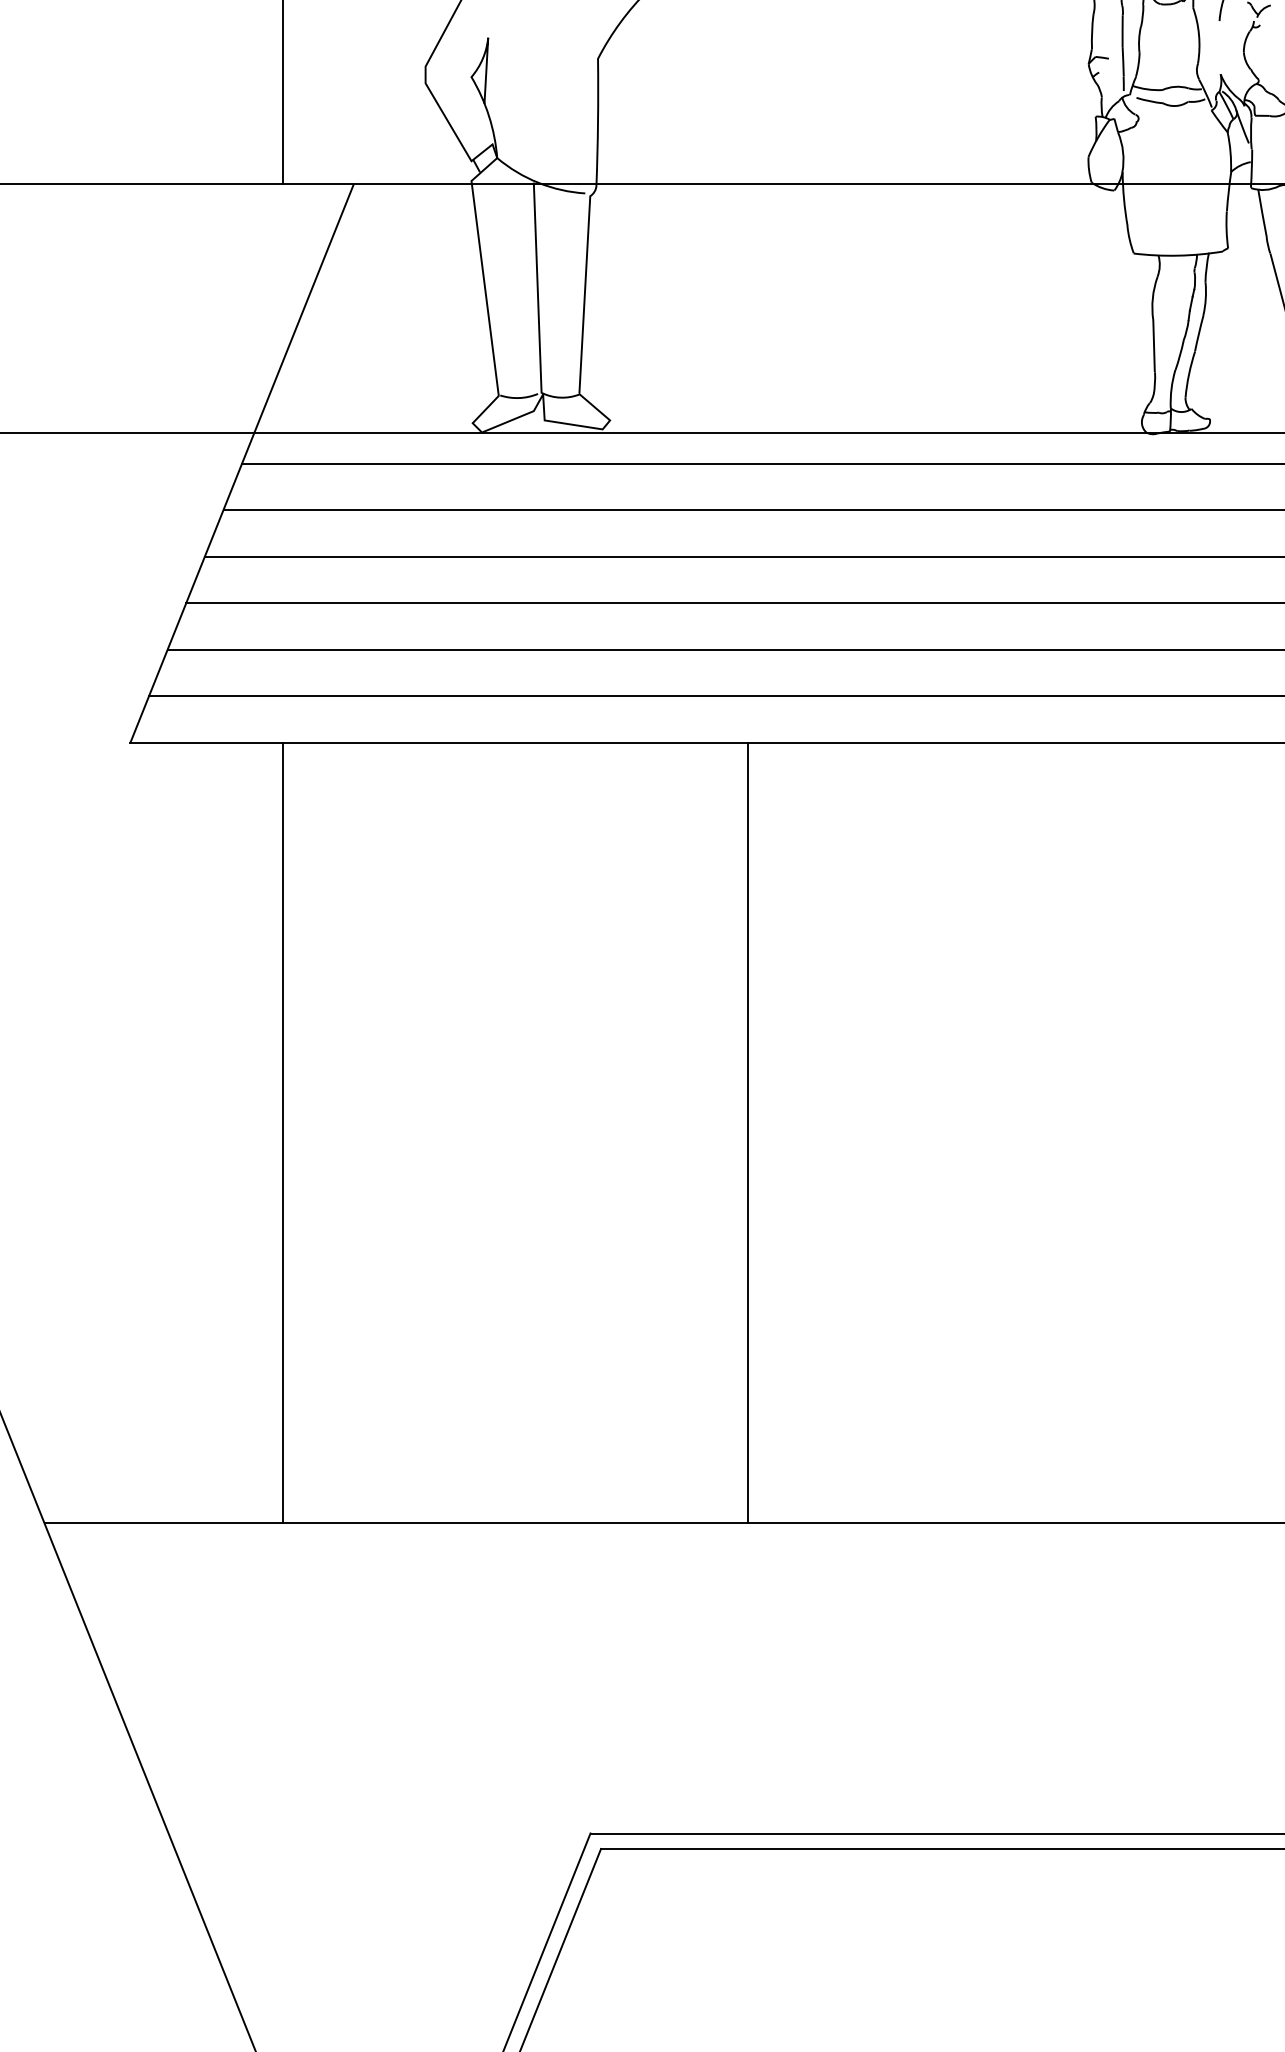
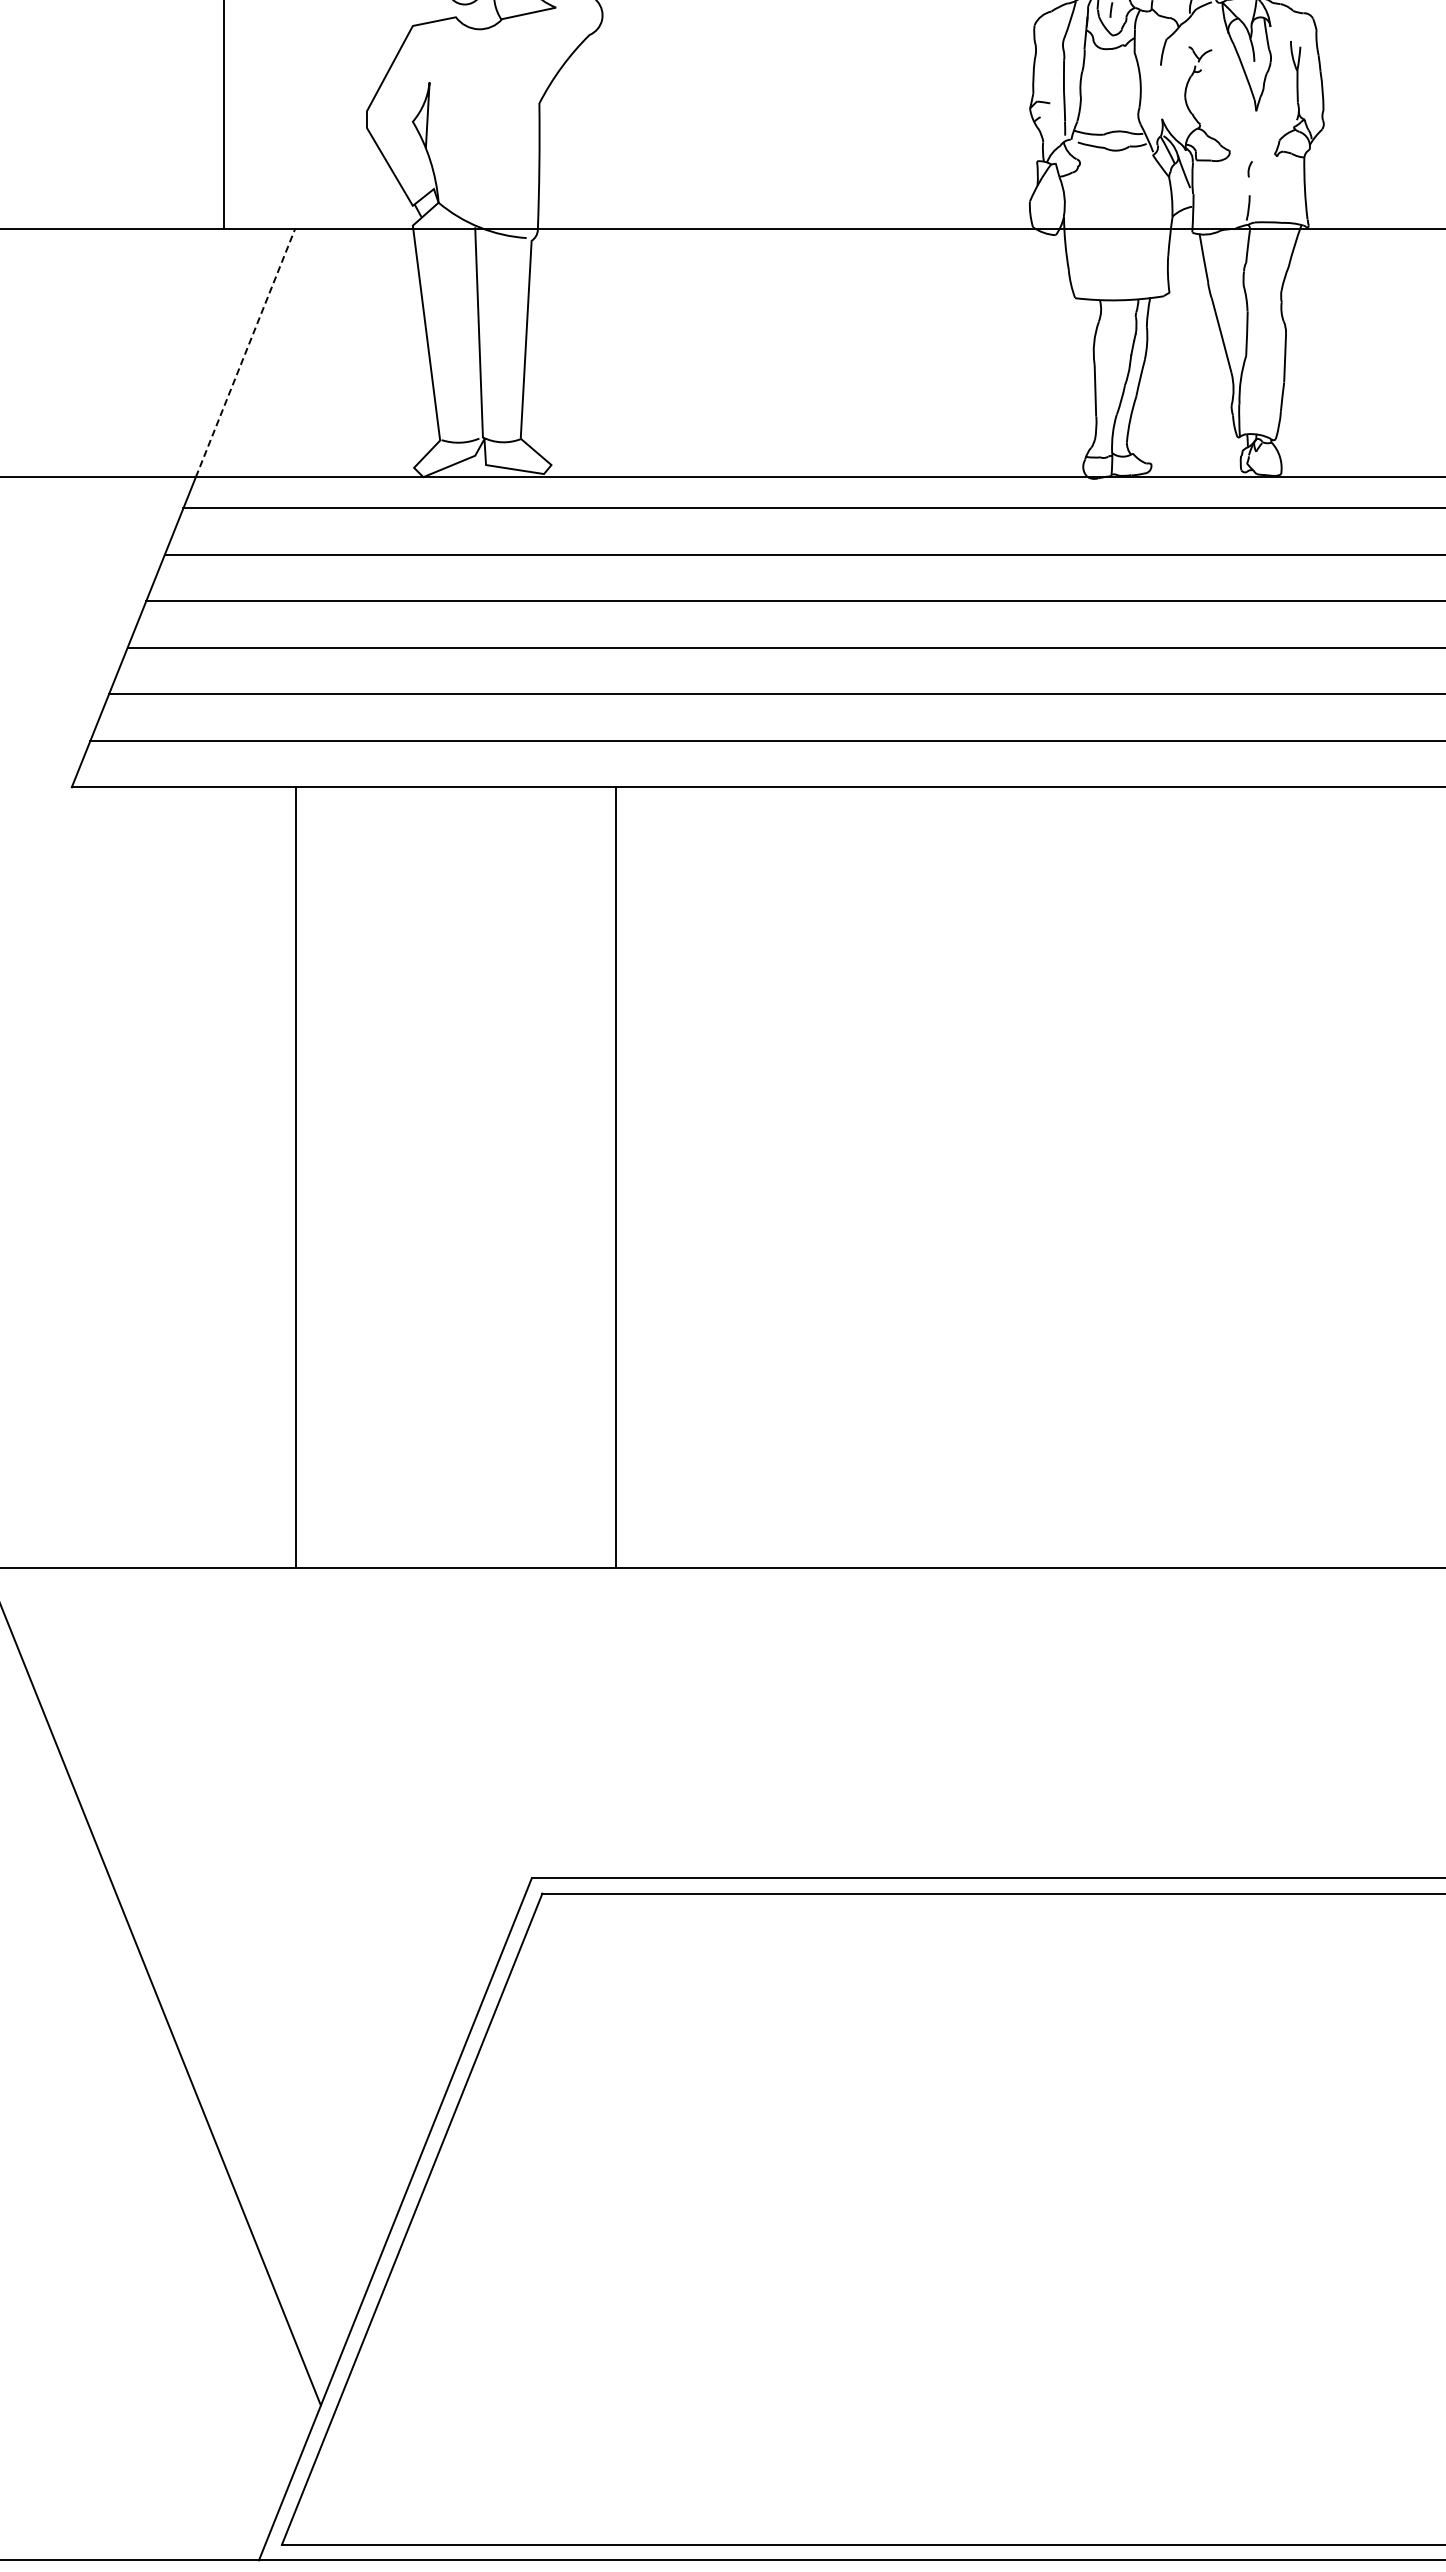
line: (304, 308) -> (245, 353), solid -> dashed
line: (283, 1132) -> (296, 1177), moved
line: (748, 1132) -> (615, 1177), moved

